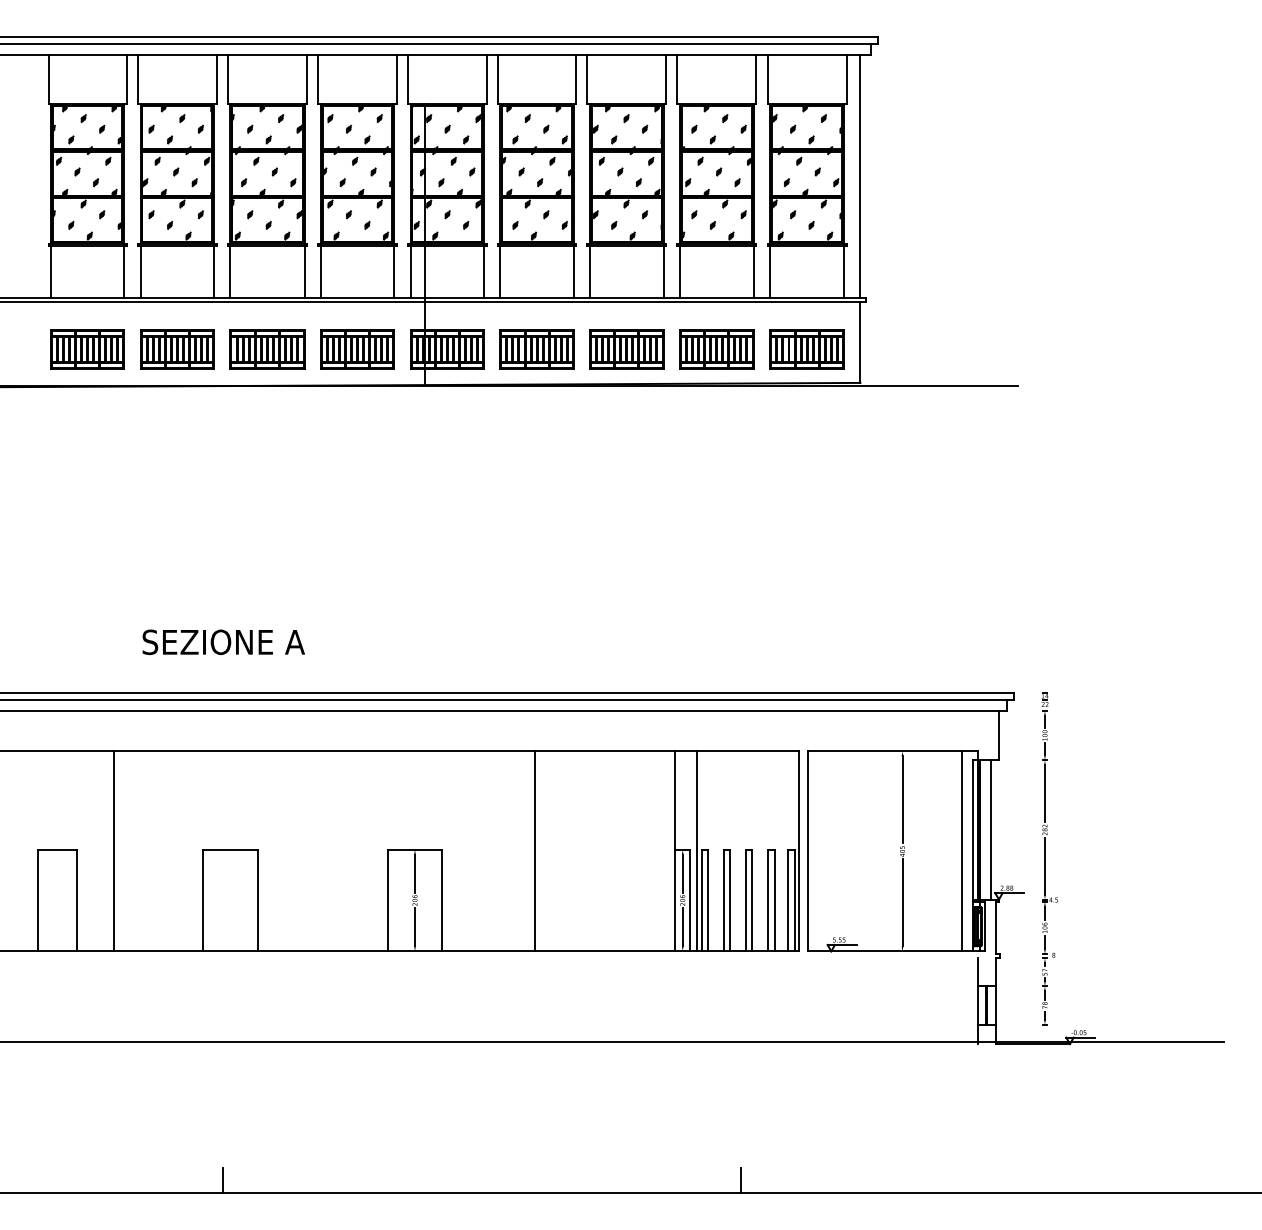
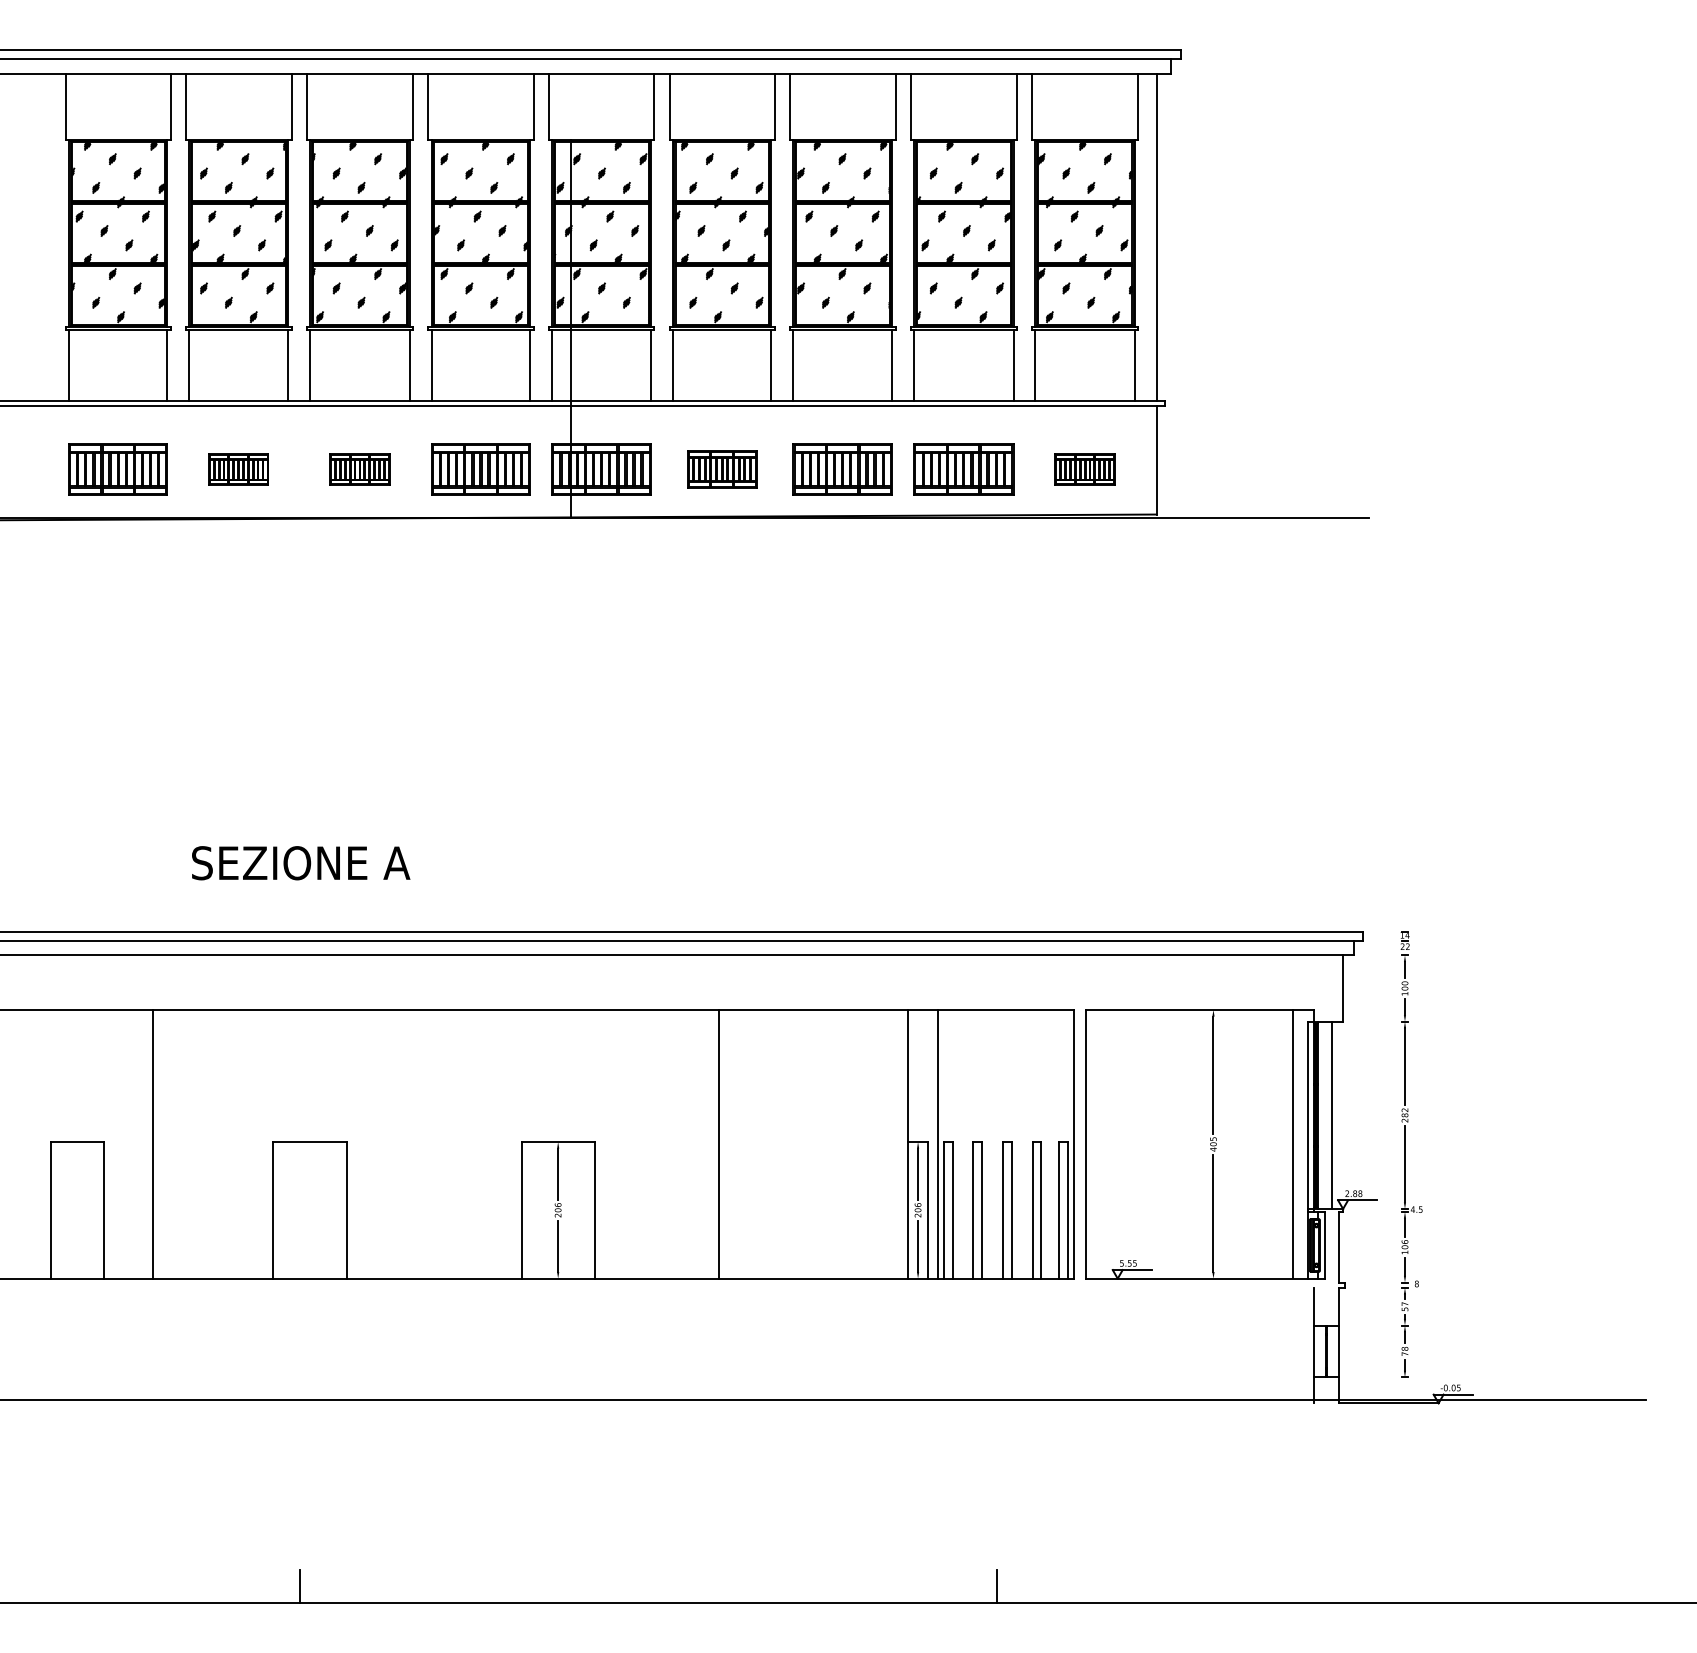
part: (177, 349) -> (238, 469), size x0.6
part: (267, 349) -> (359, 469), size x0.6
part: (536, 349) -> (721, 469), size x0.7
part: (806, 349) -> (1084, 469), size x0.6

